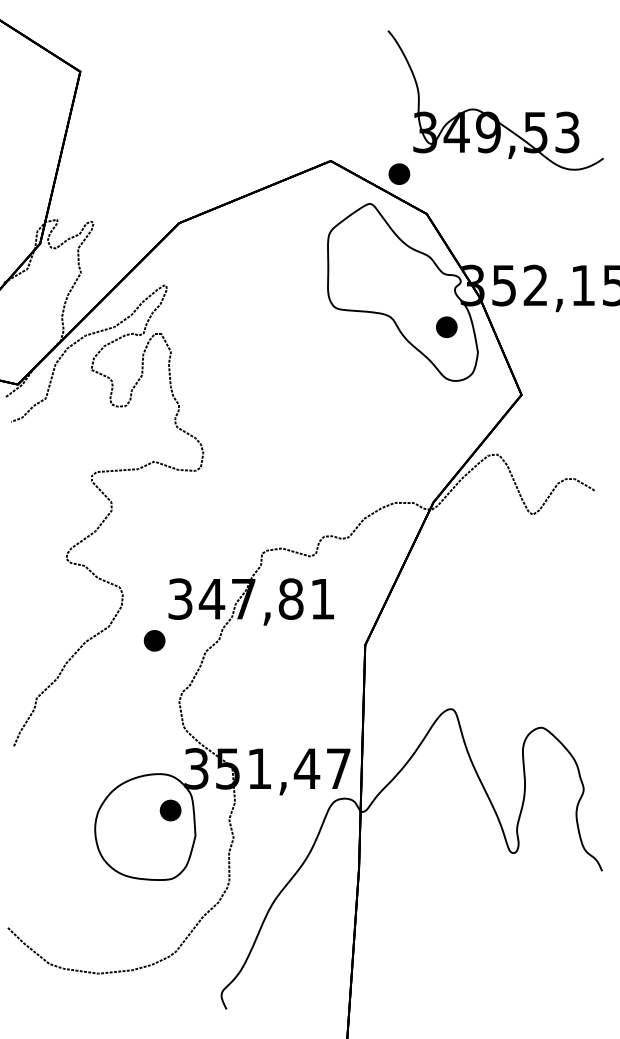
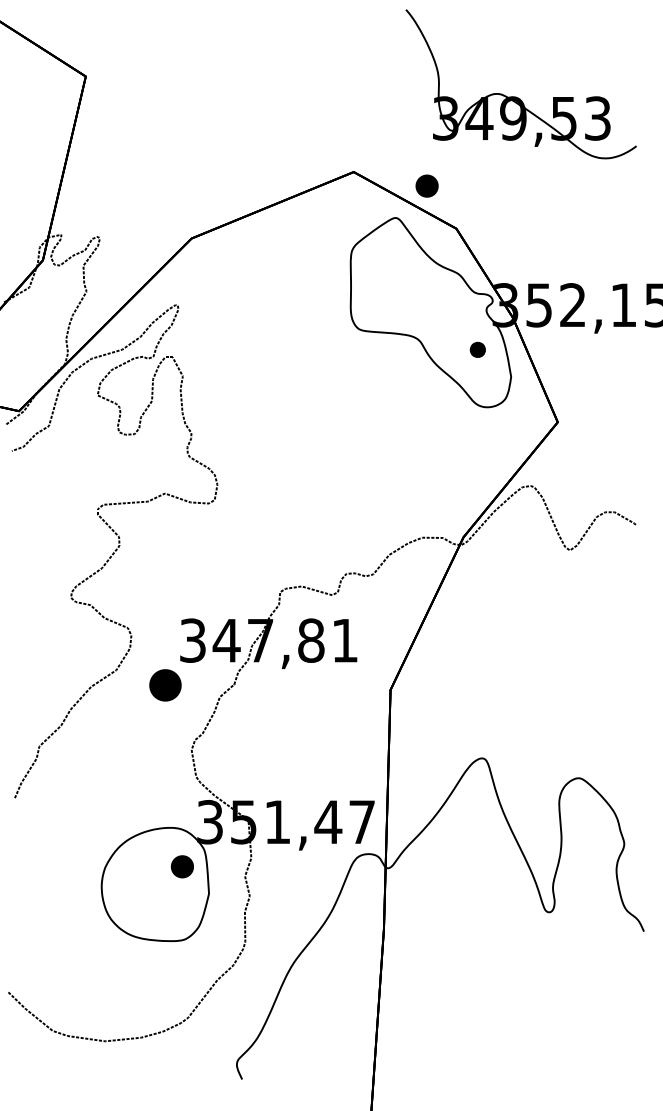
part: (491, 111) -> (516, 96), moved
part: (446, 326) -> (477, 349), size x0.7
part: (153, 640) -> (164, 684), size x1.4

